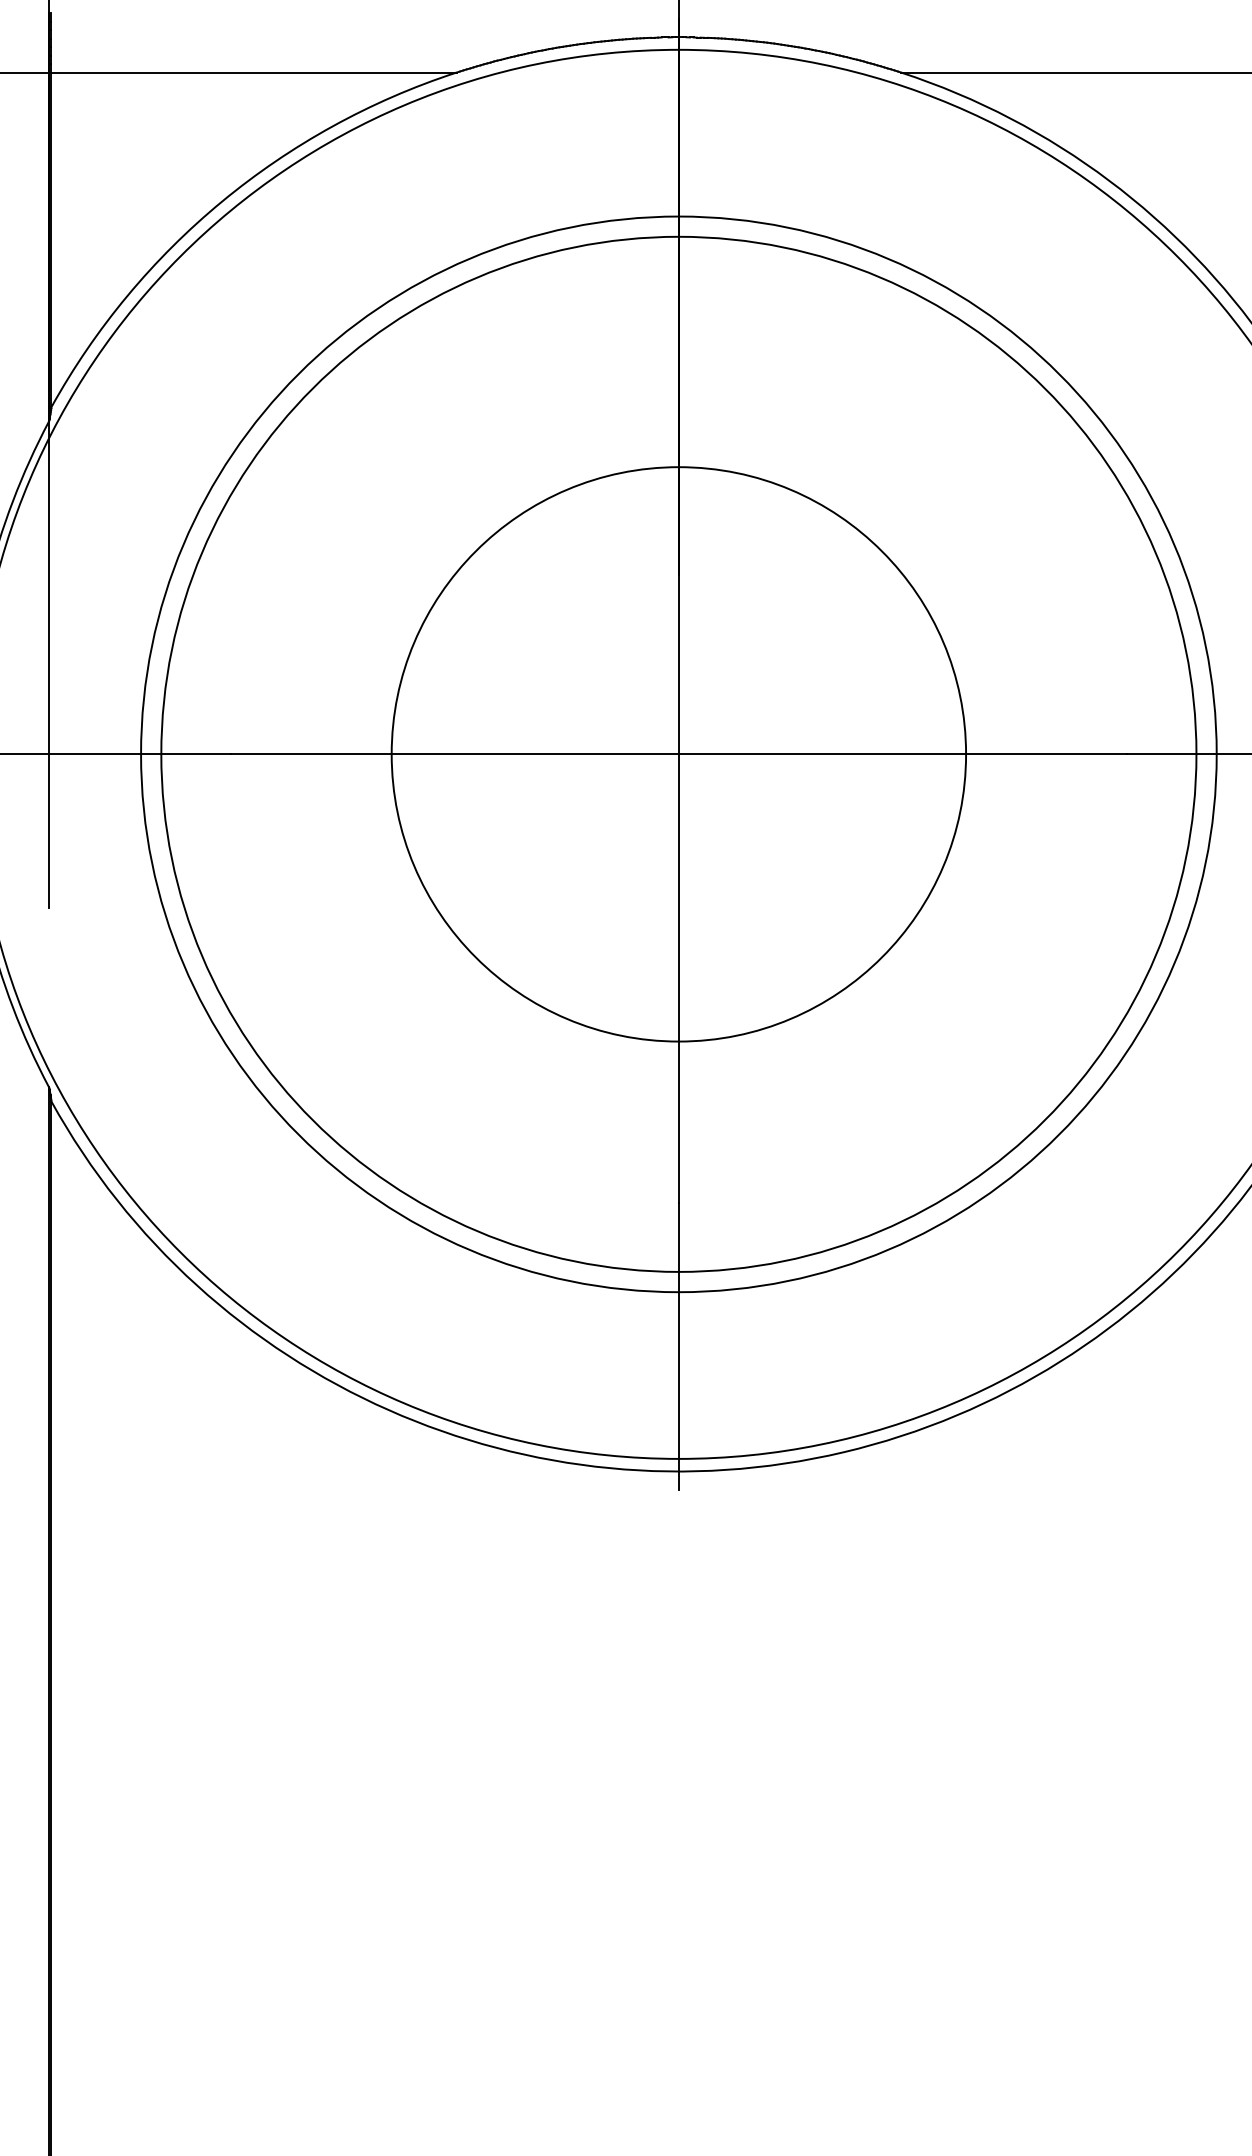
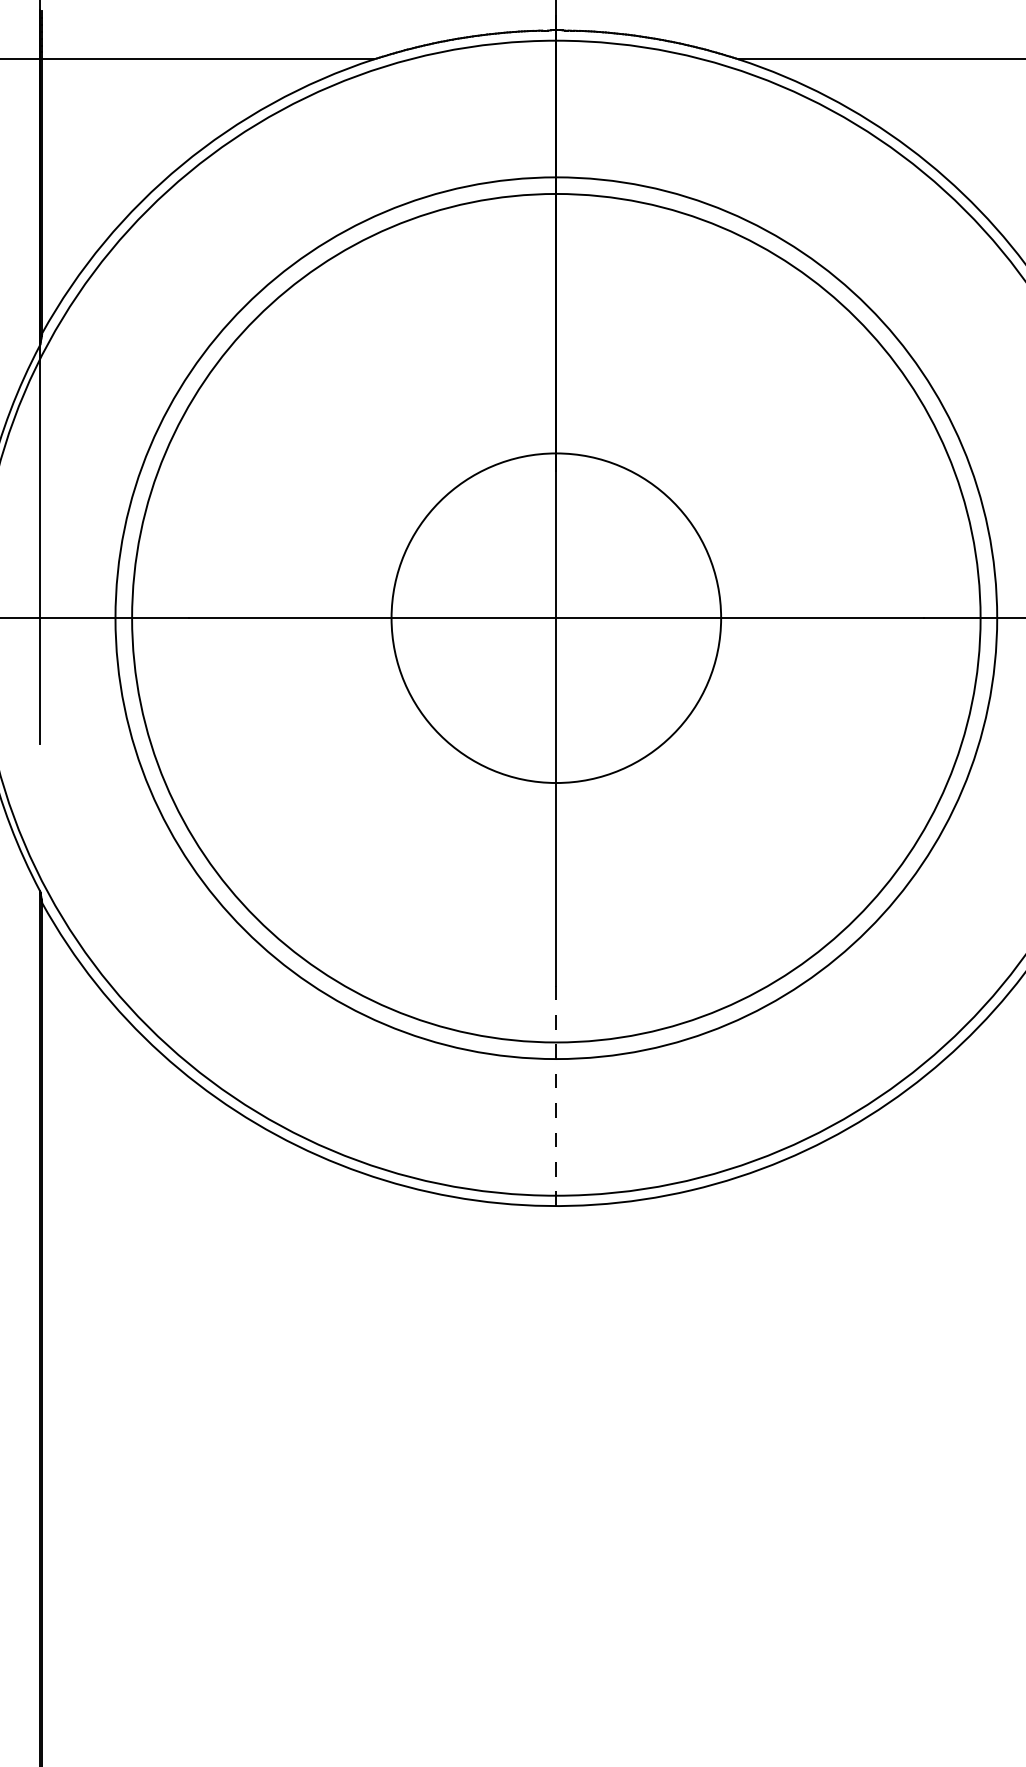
circle: (678, 754) -> (556, 618), size x0.7
line: (678, 1346) -> (556, 1103), solid -> dashed

